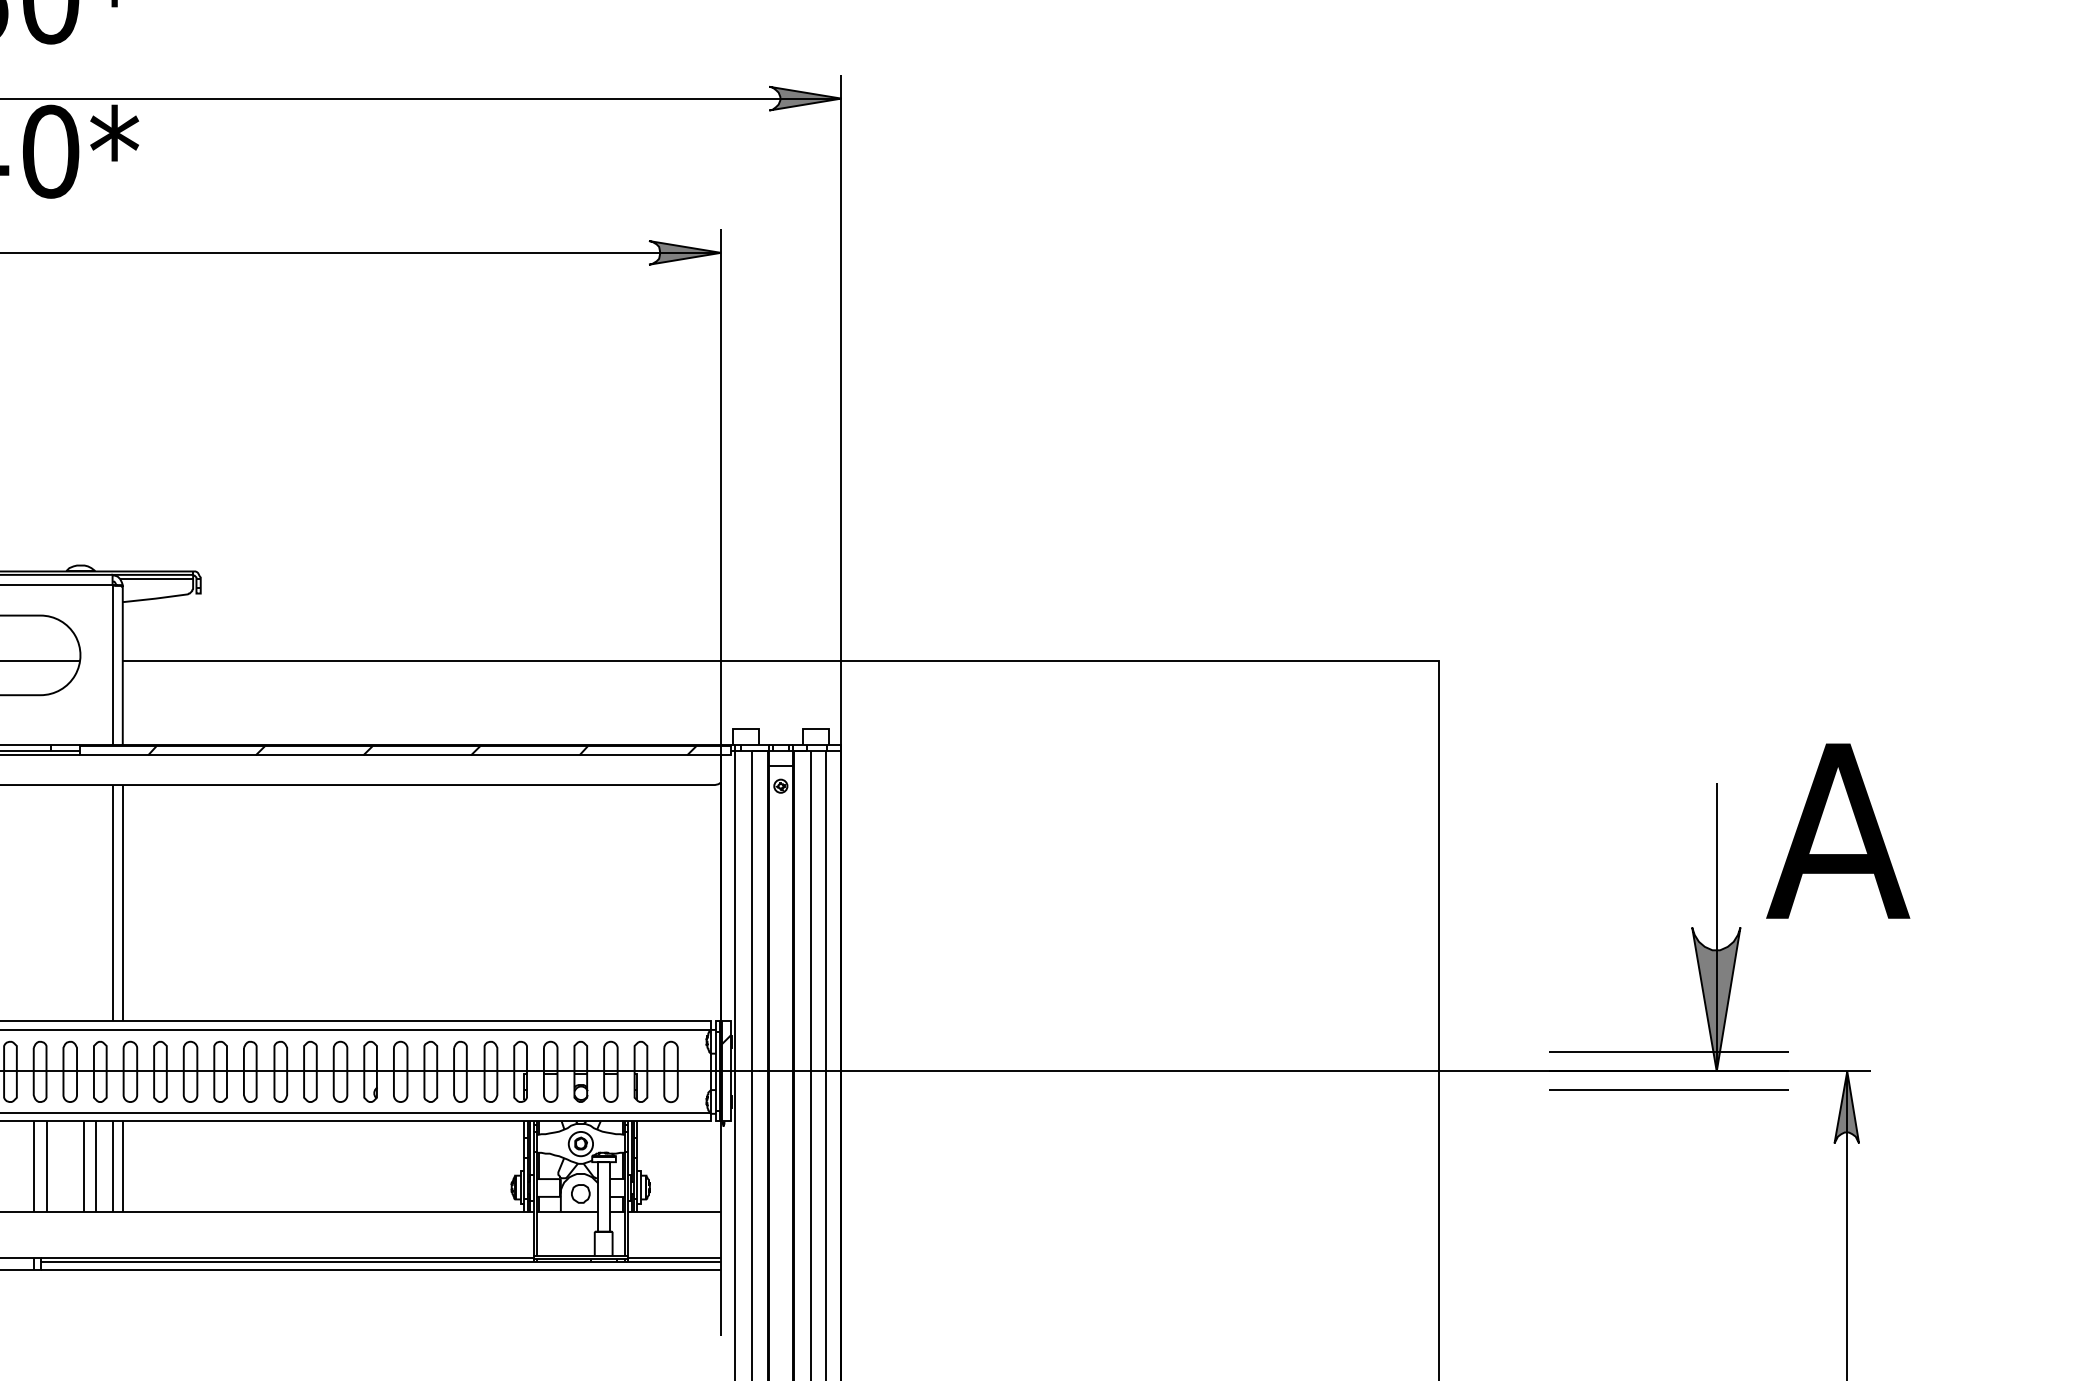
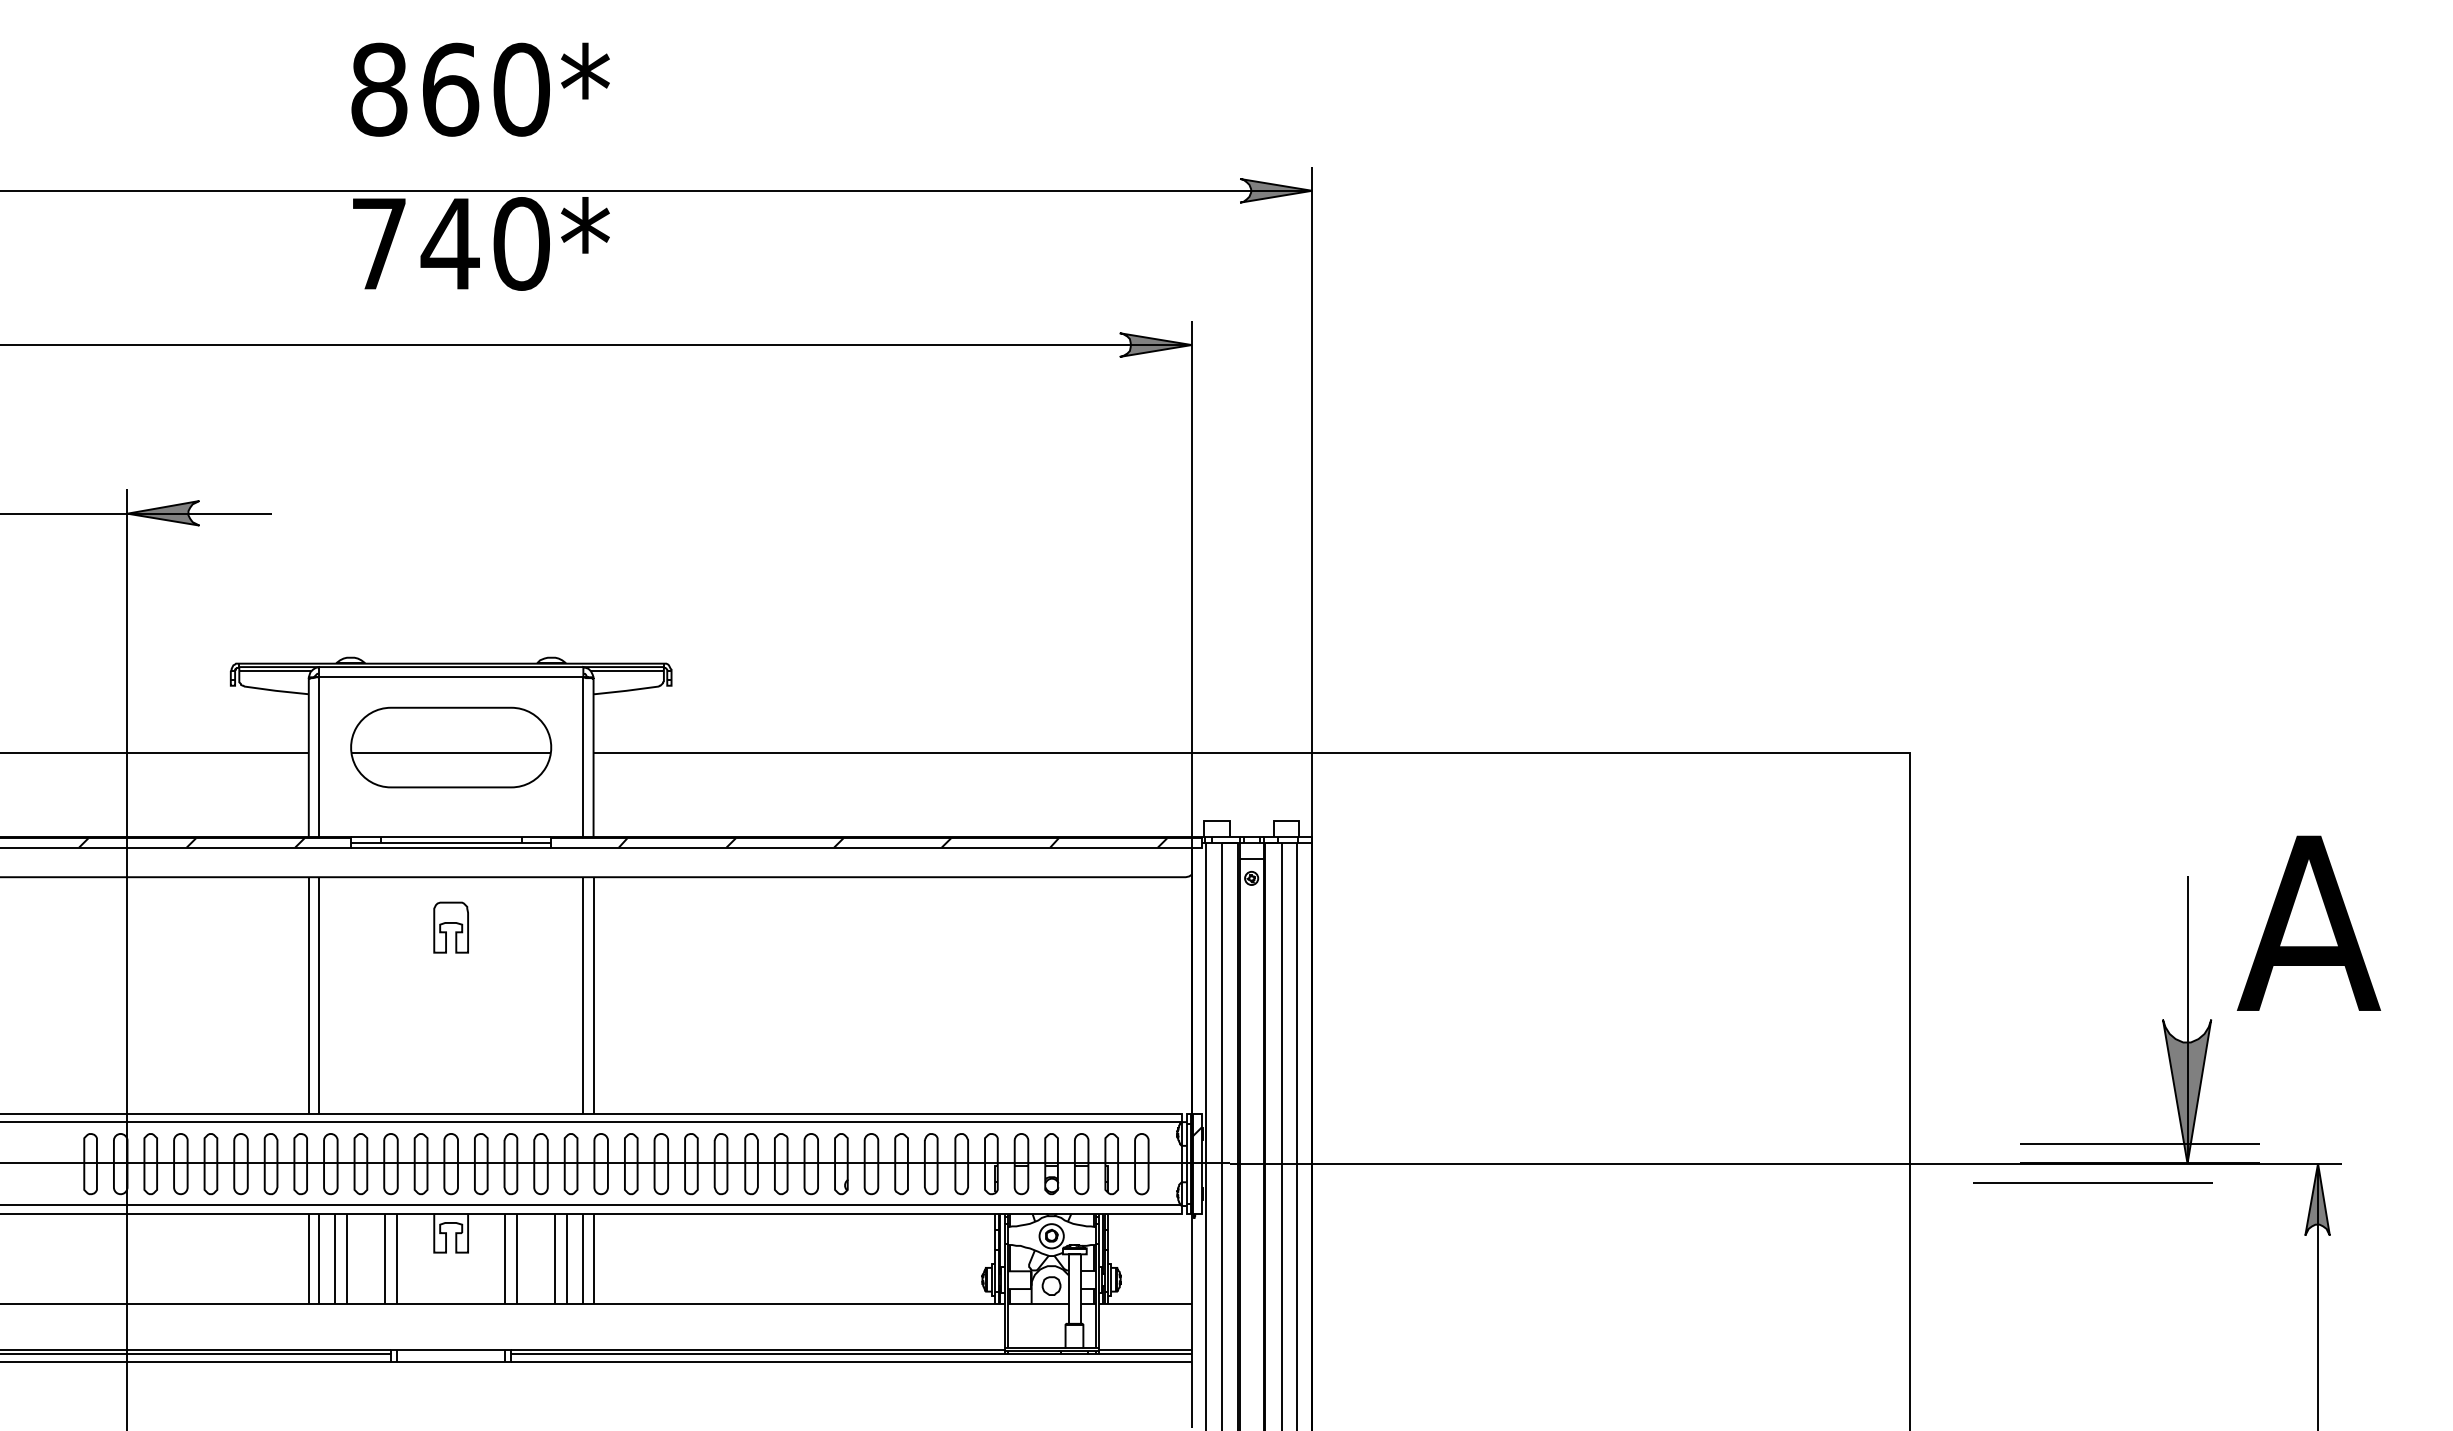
line: (1668, 1090) -> (2092, 1182), moved

